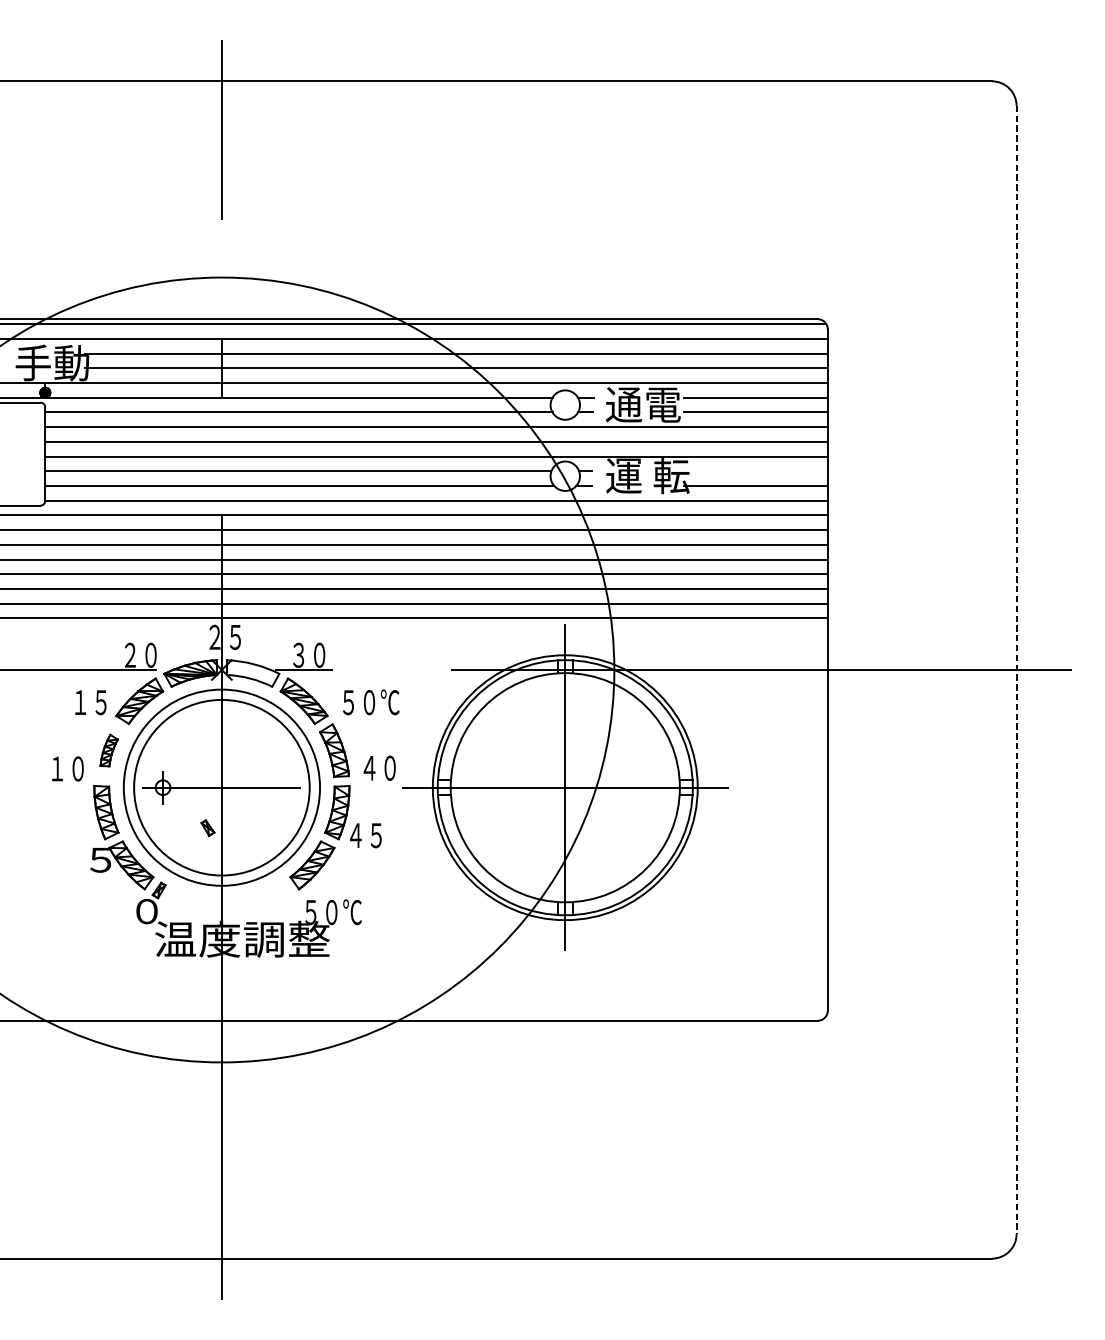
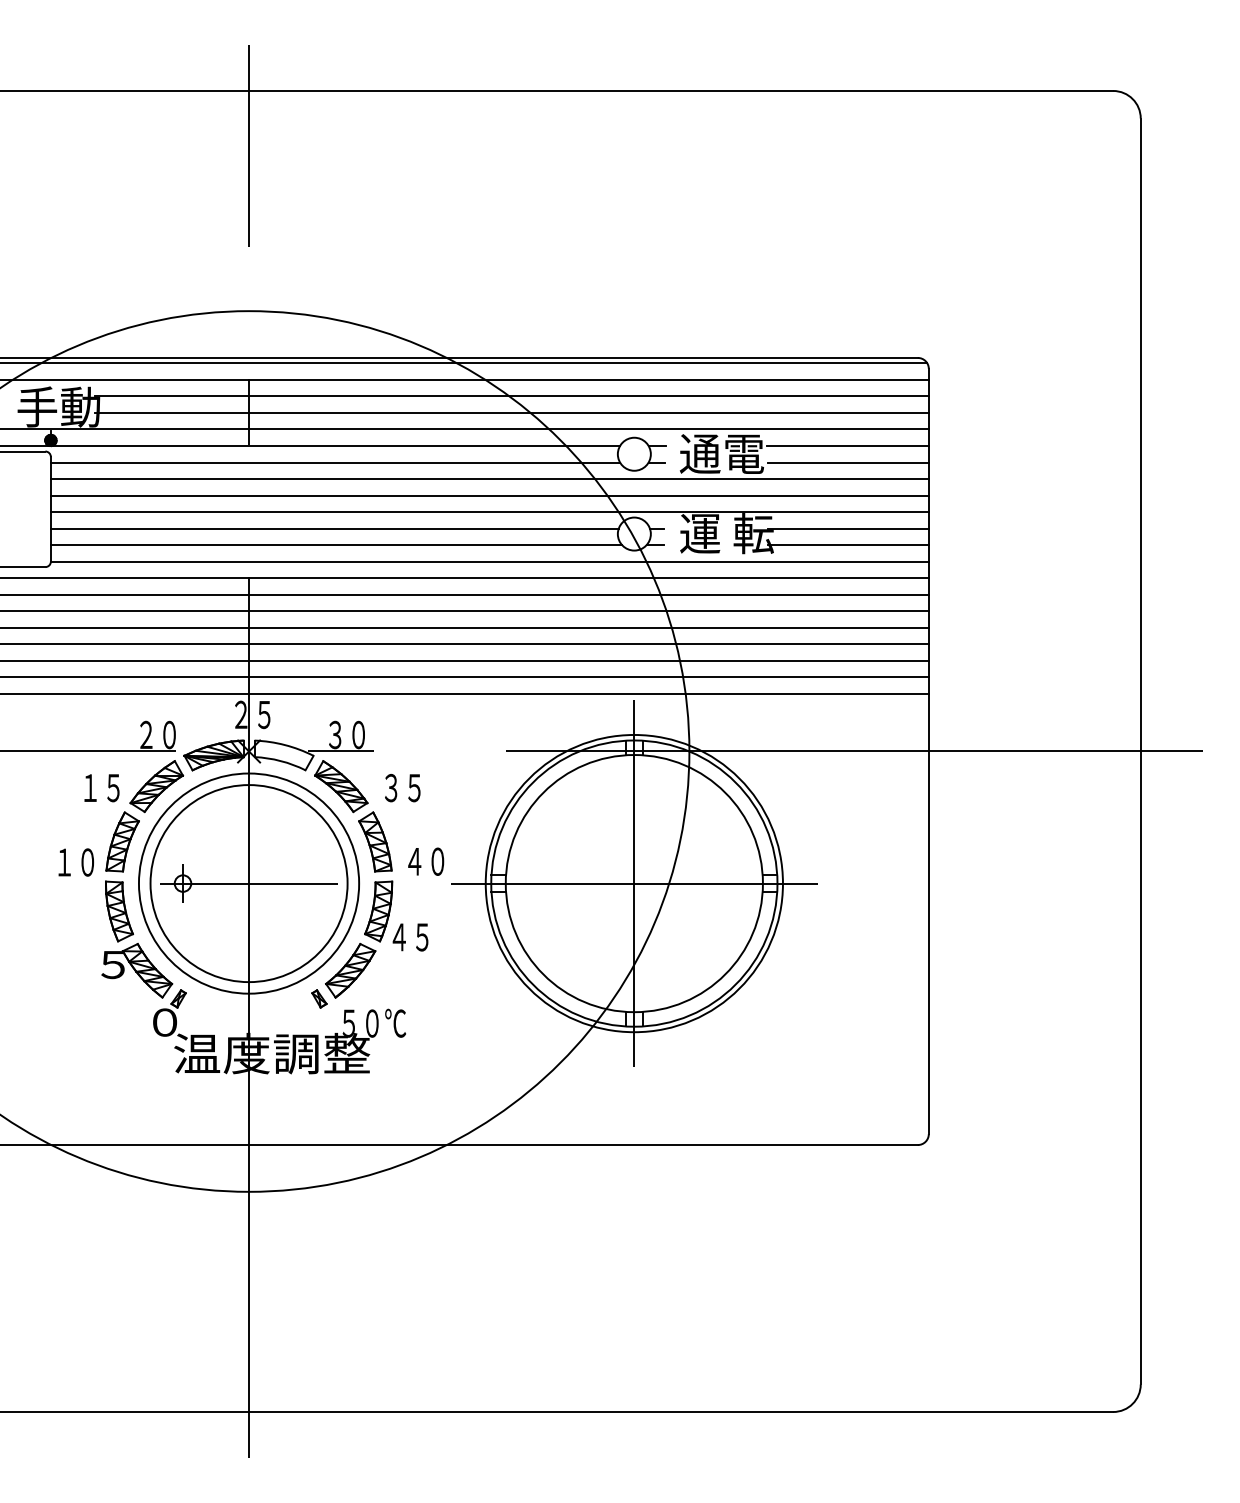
line: (755, 471) -> (847, 528), added
line: (1016, 670) -> (1140, 751), dashed -> solid
text: (371, 702) -> (416, 787), ５０℃ -> ３５
part: (109, 750) -> (122, 841), size x1.67
part: (208, 827) -> (319, 998), moved

